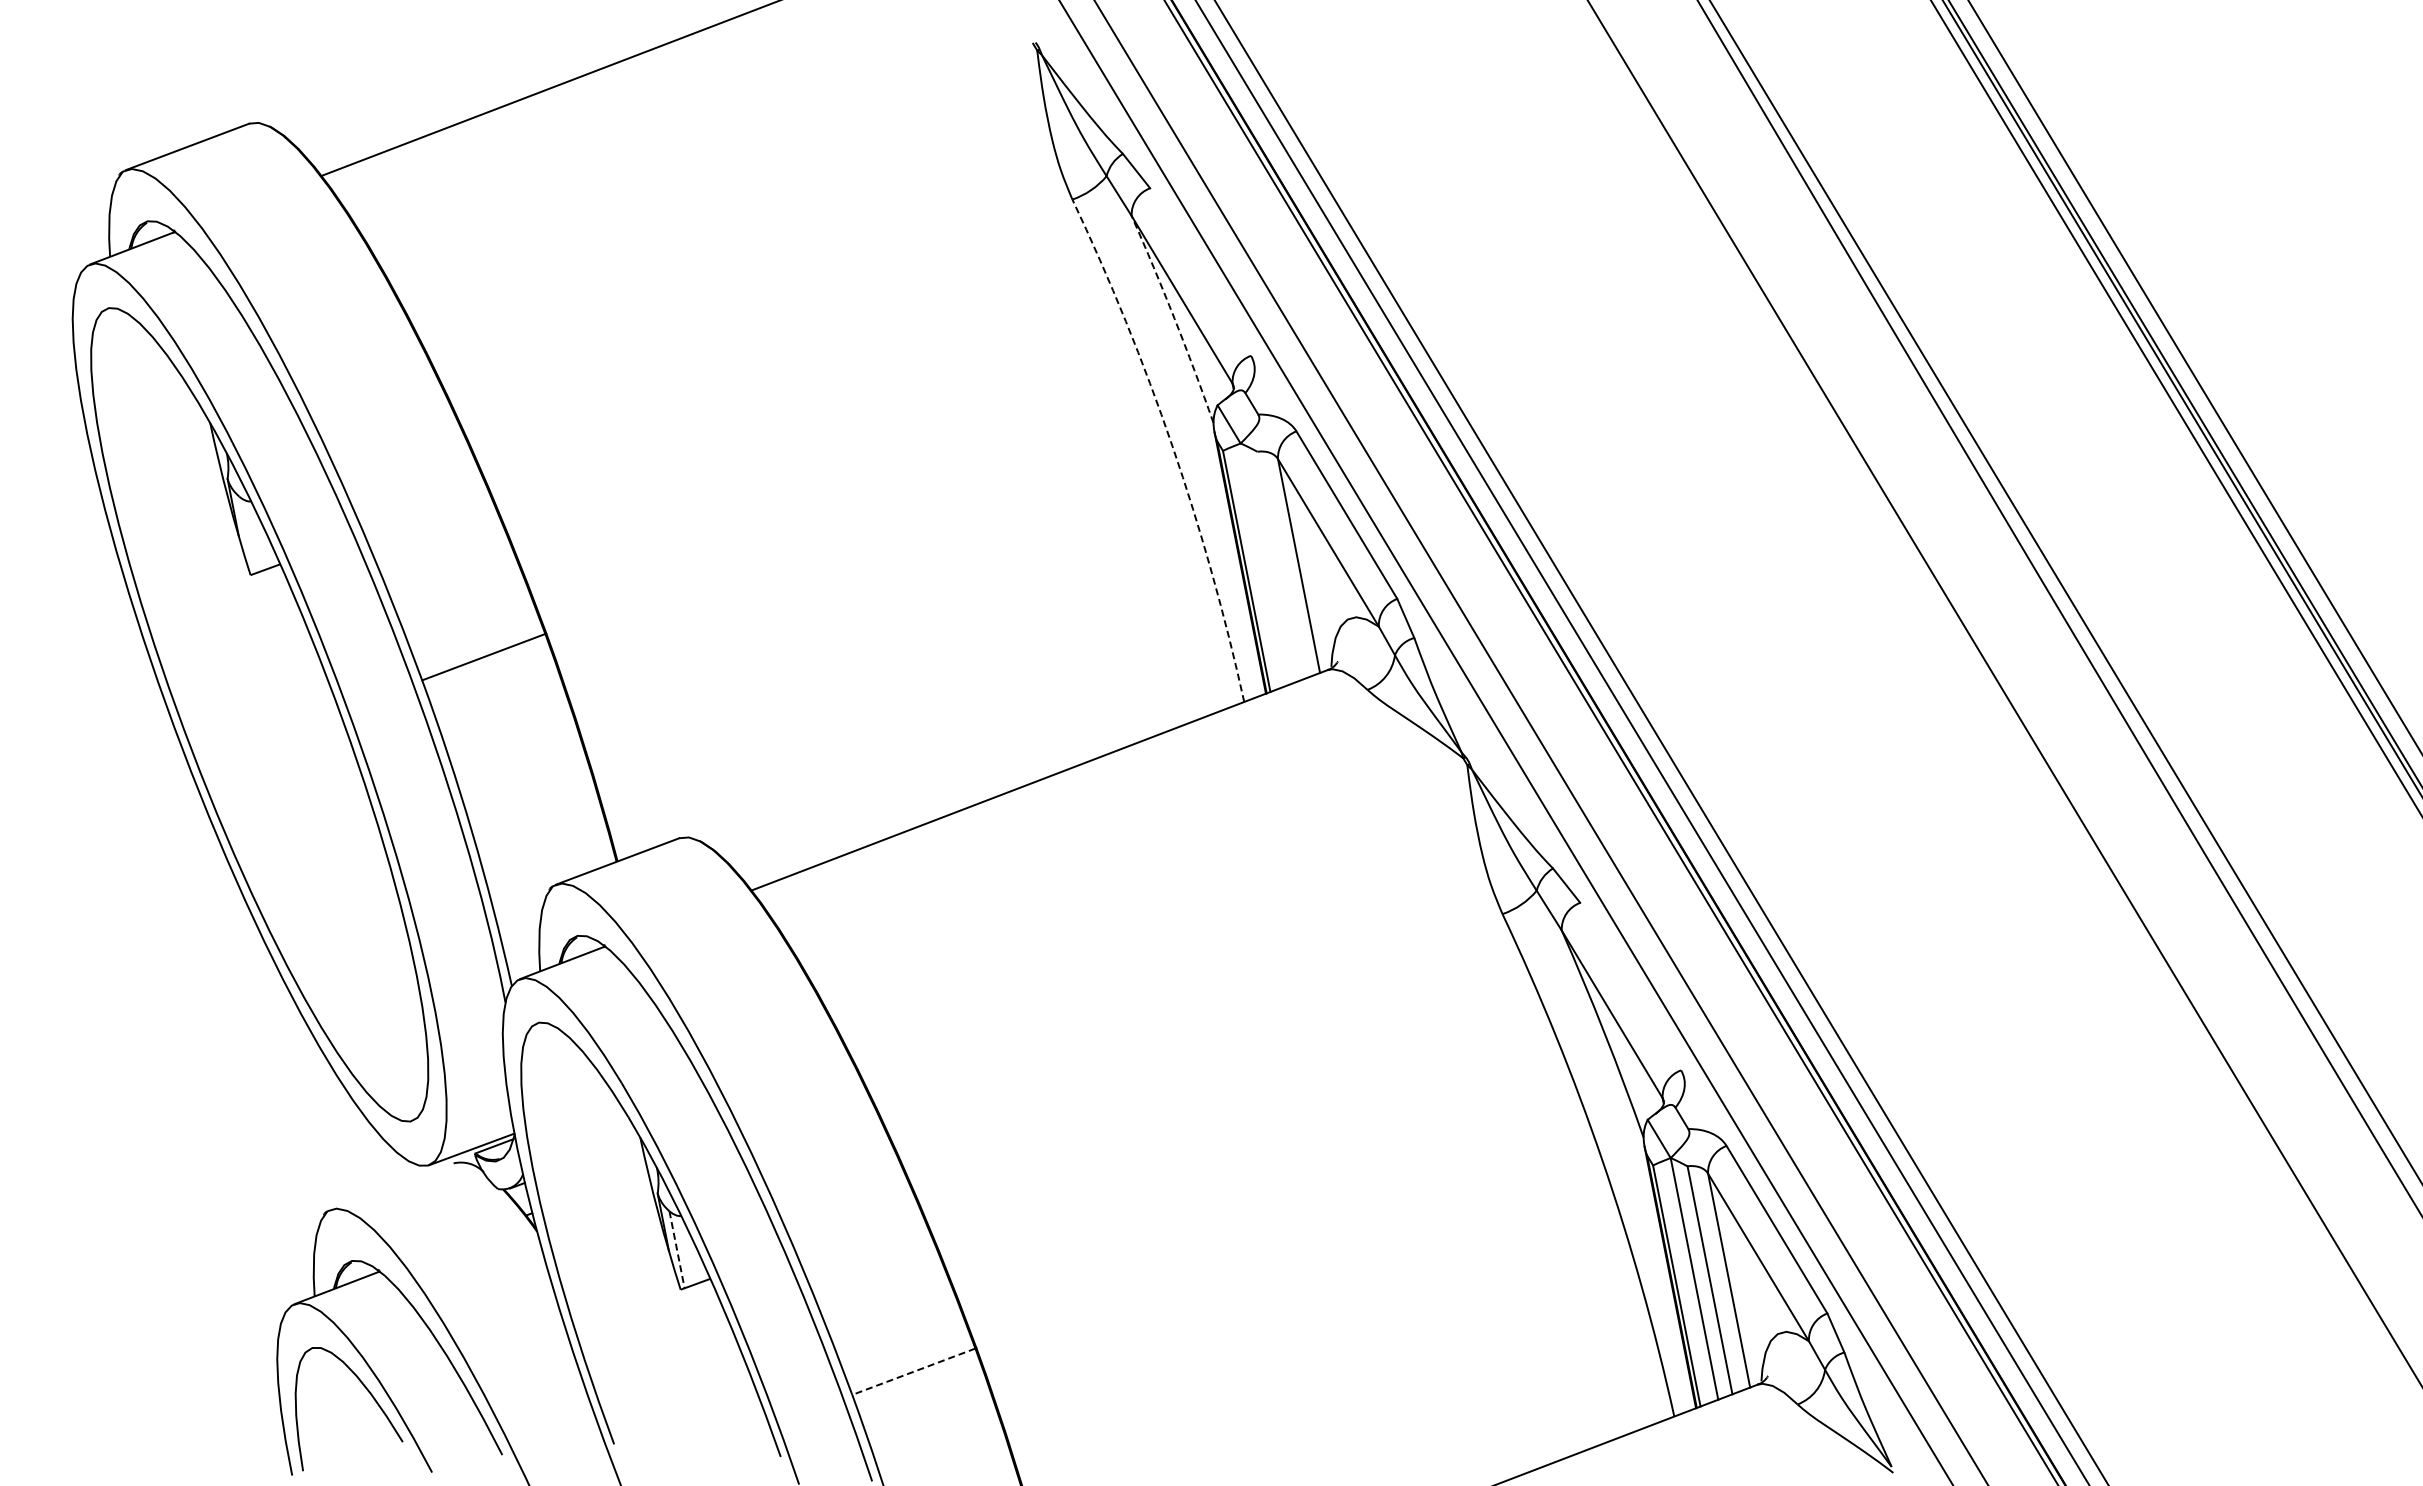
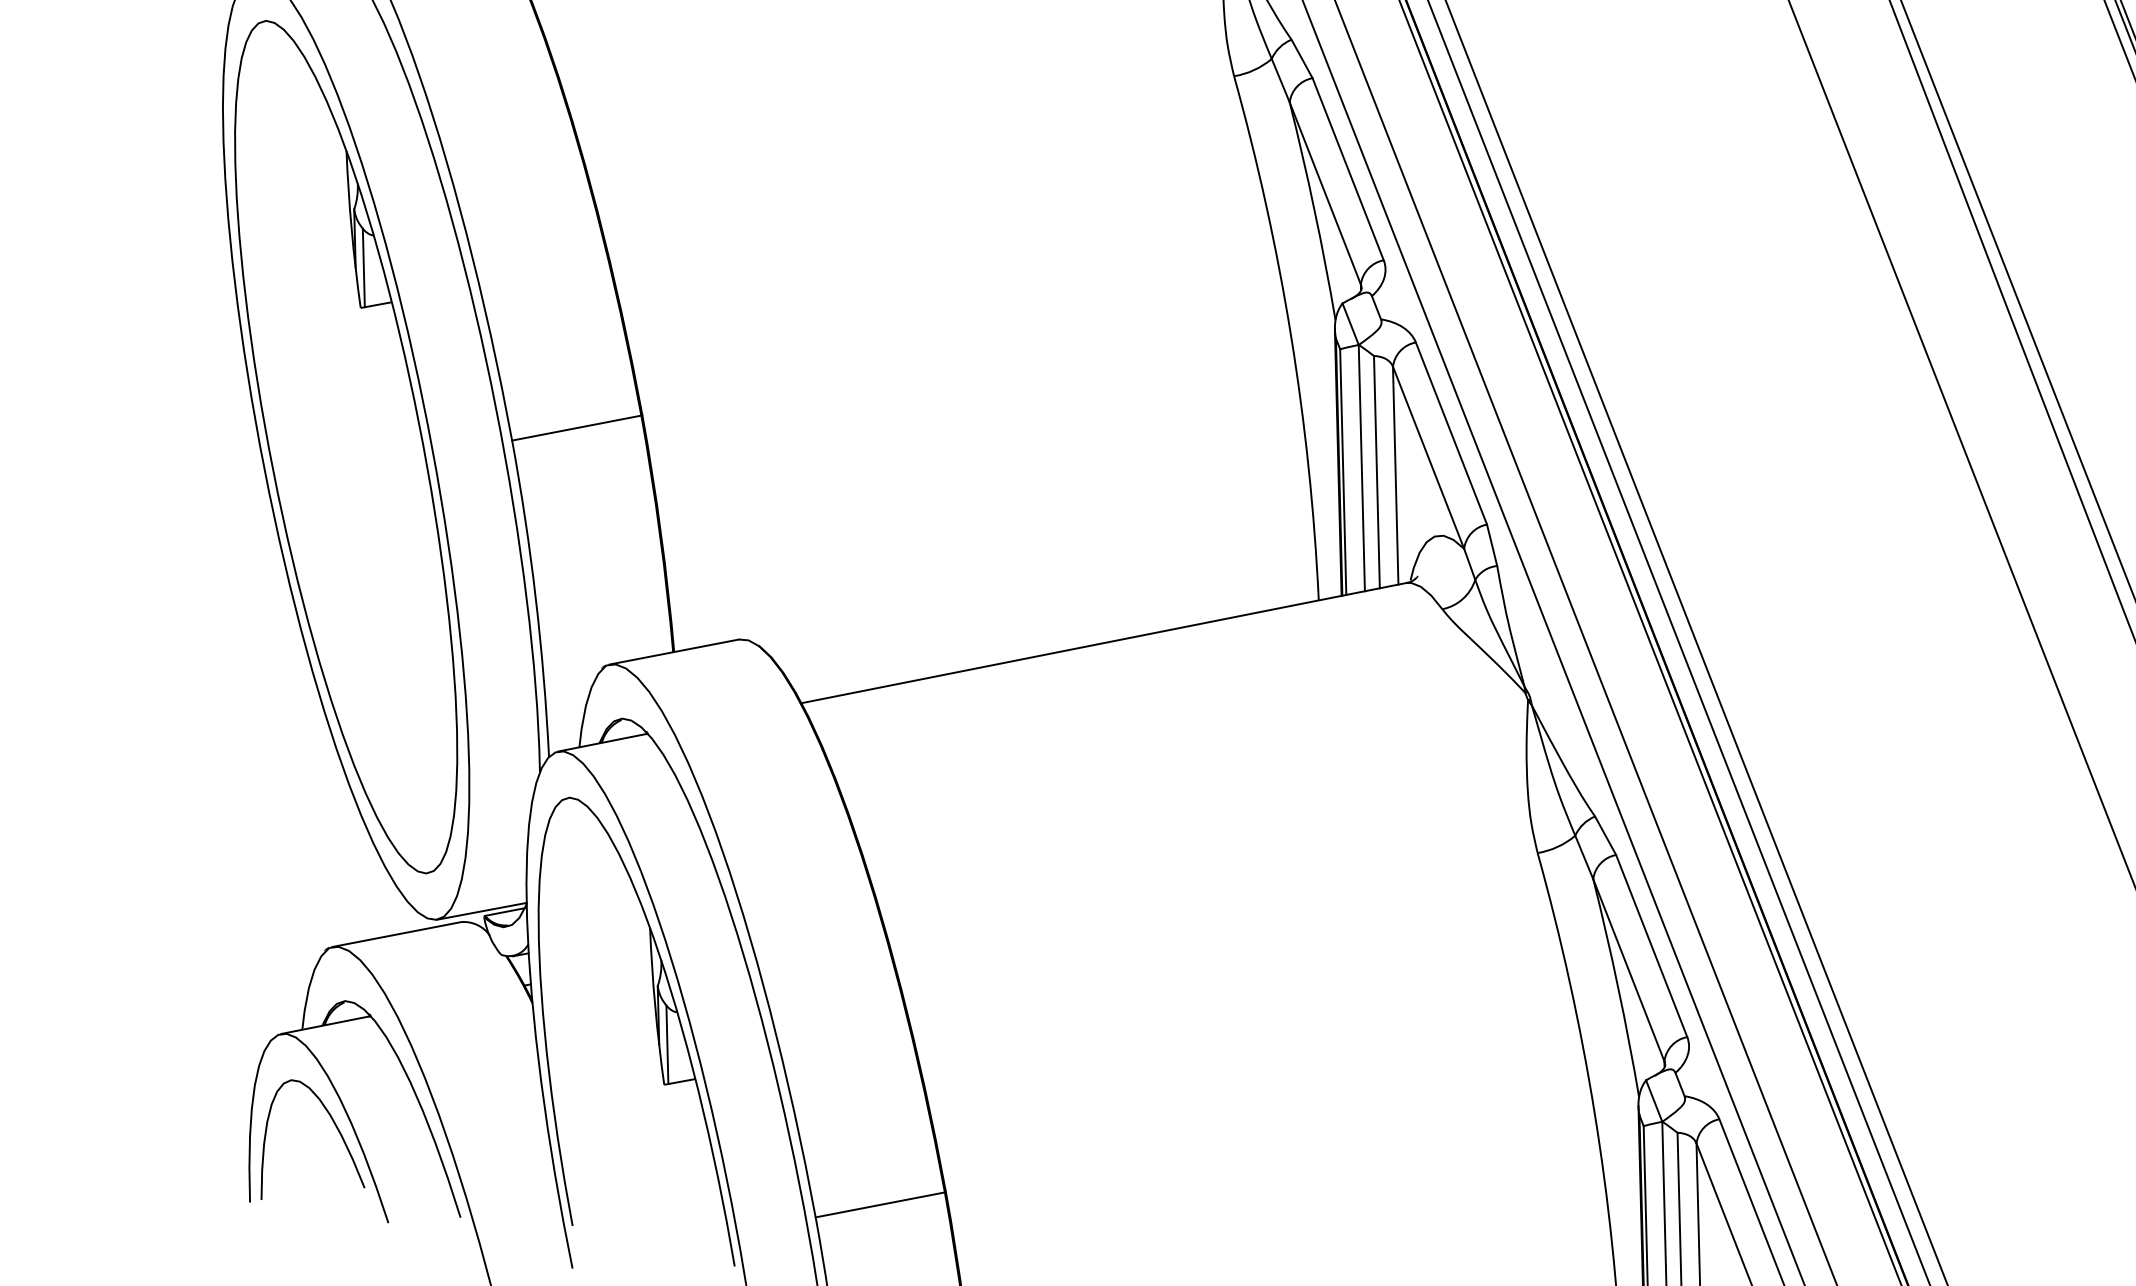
line: (1200, 271) -> (1348, 168), added
arc: (1174, 318) -> (1314, 210), dashed -> solid
arc: (1172, 445) -> (1291, 335), dashed -> solid
line: (246, 534) -> (363, 267), added
line: (1264, 564) -> (1361, 468), added
line: (1279, 565) -> (1376, 471), added
line: (1630, 986) -> (1651, 945), added
line: (391, 1186) -> (396, 934), added
line: (677, 1250) -> (667, 1045), dashed -> solid
line: (913, 1371) -> (879, 1204), dashed -> solid

